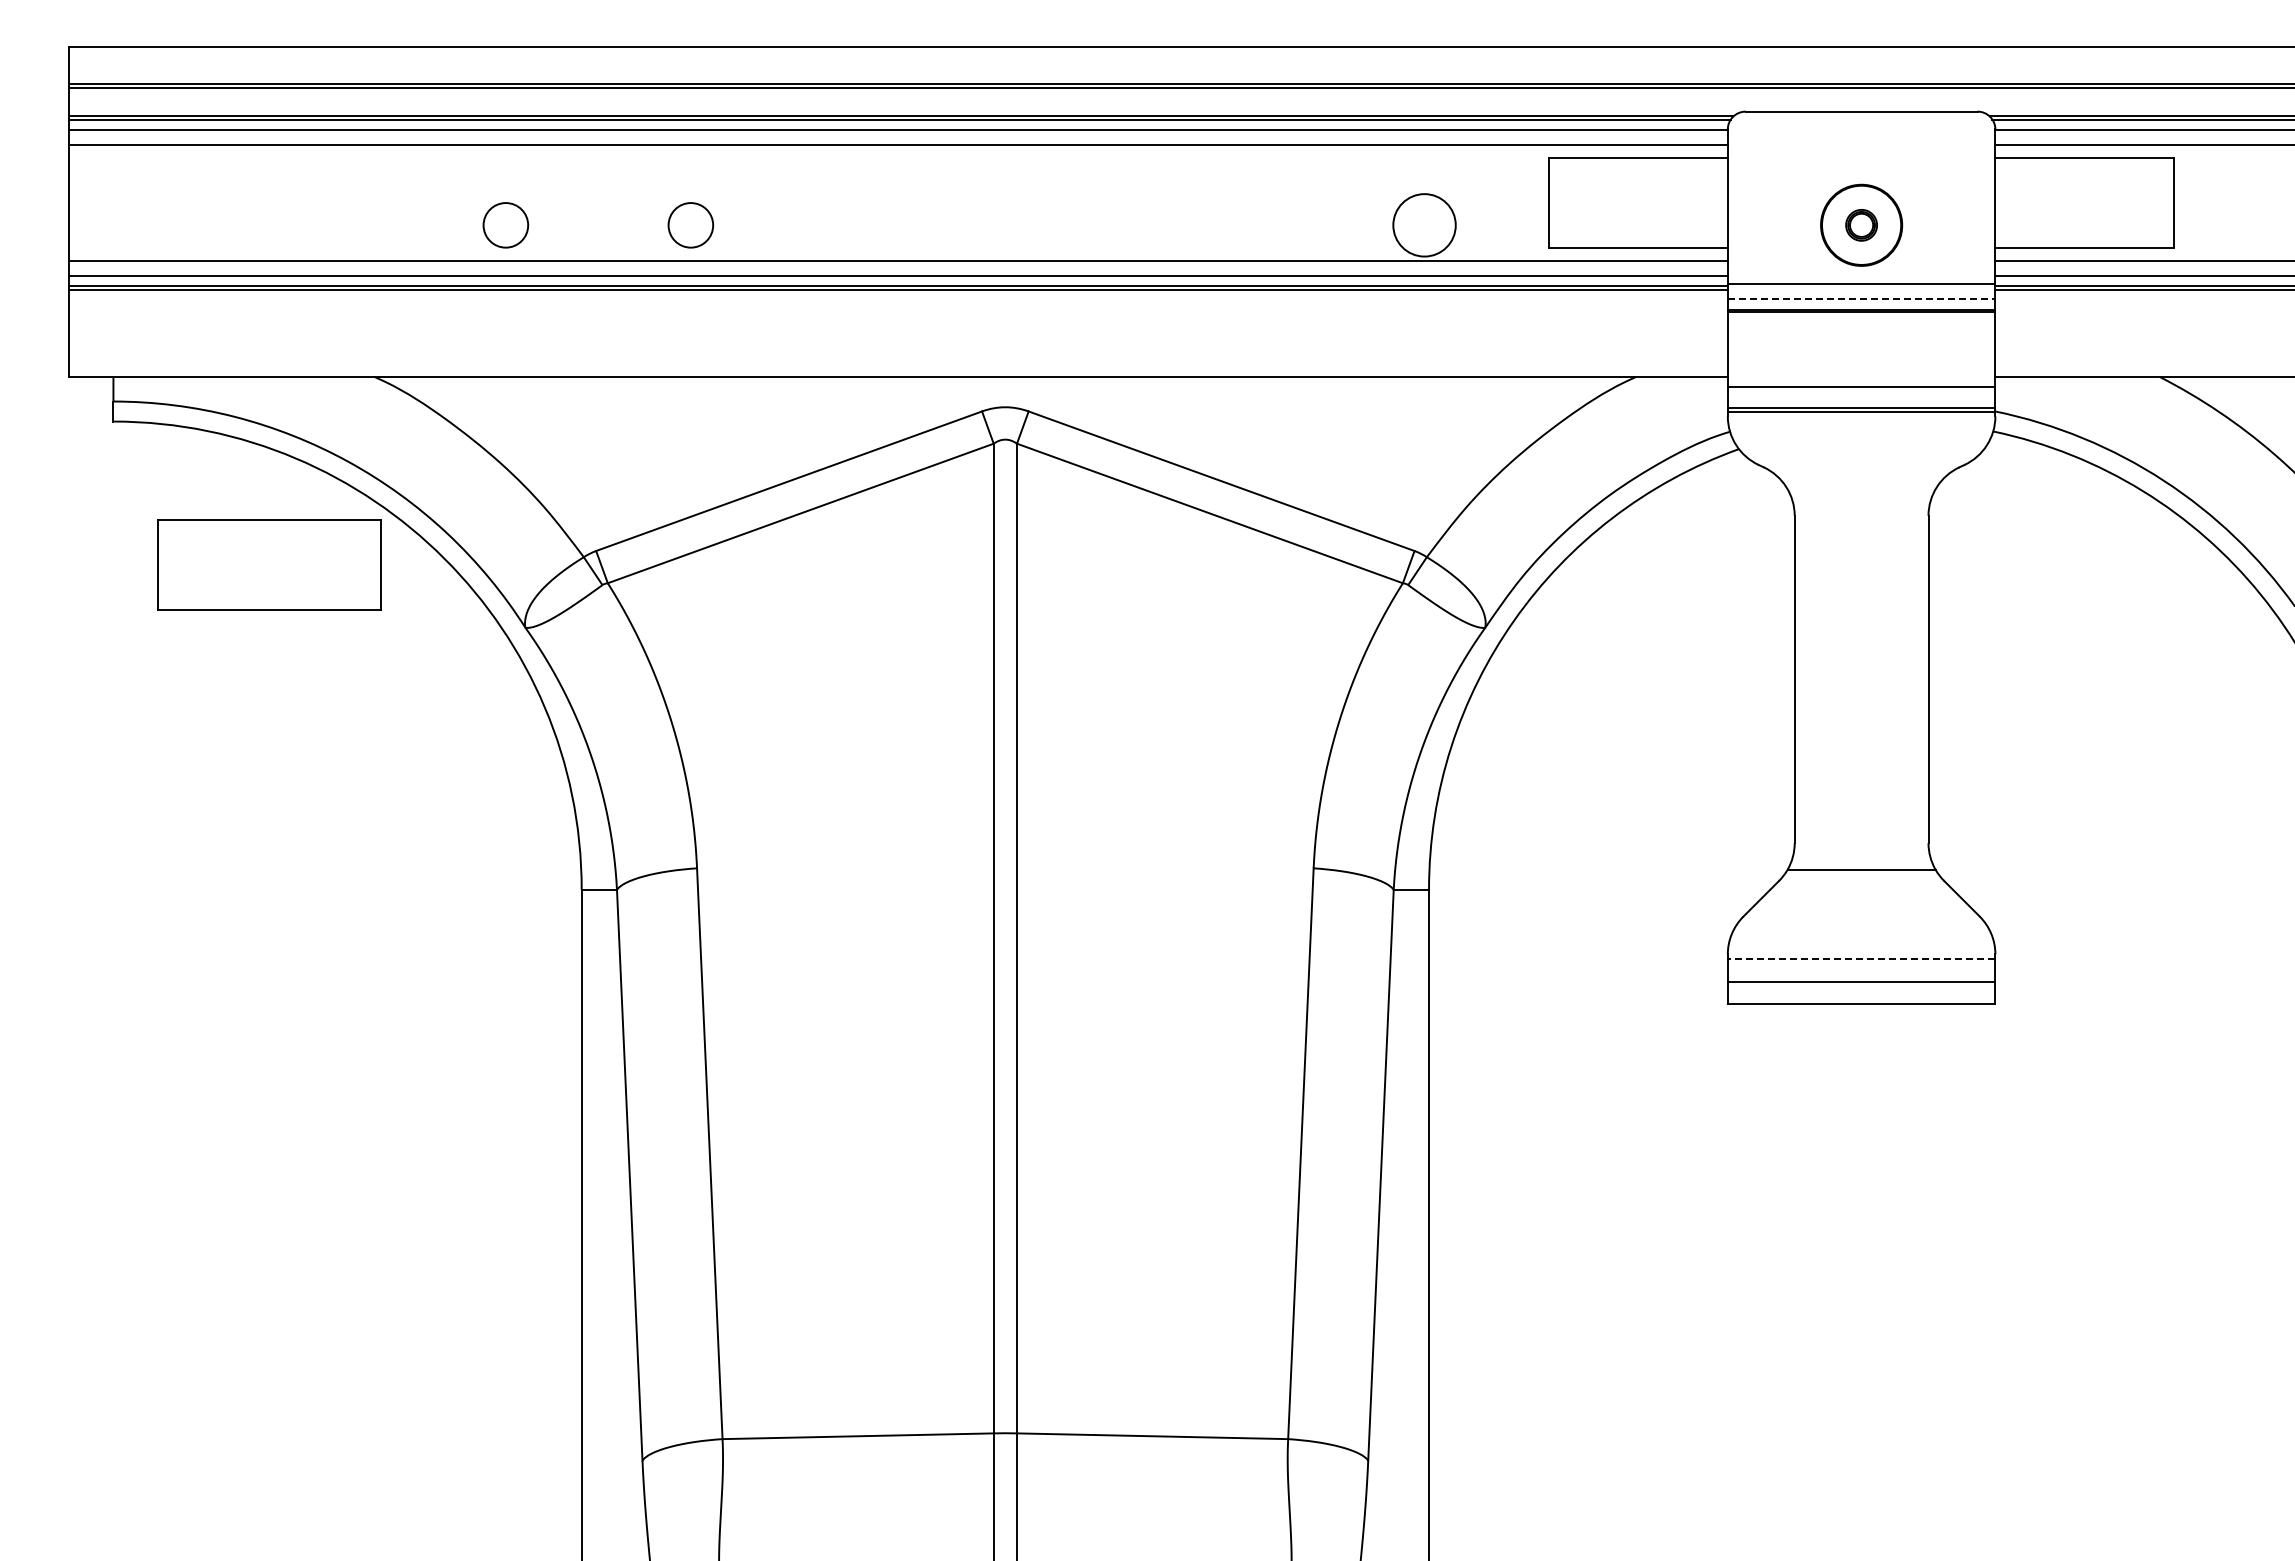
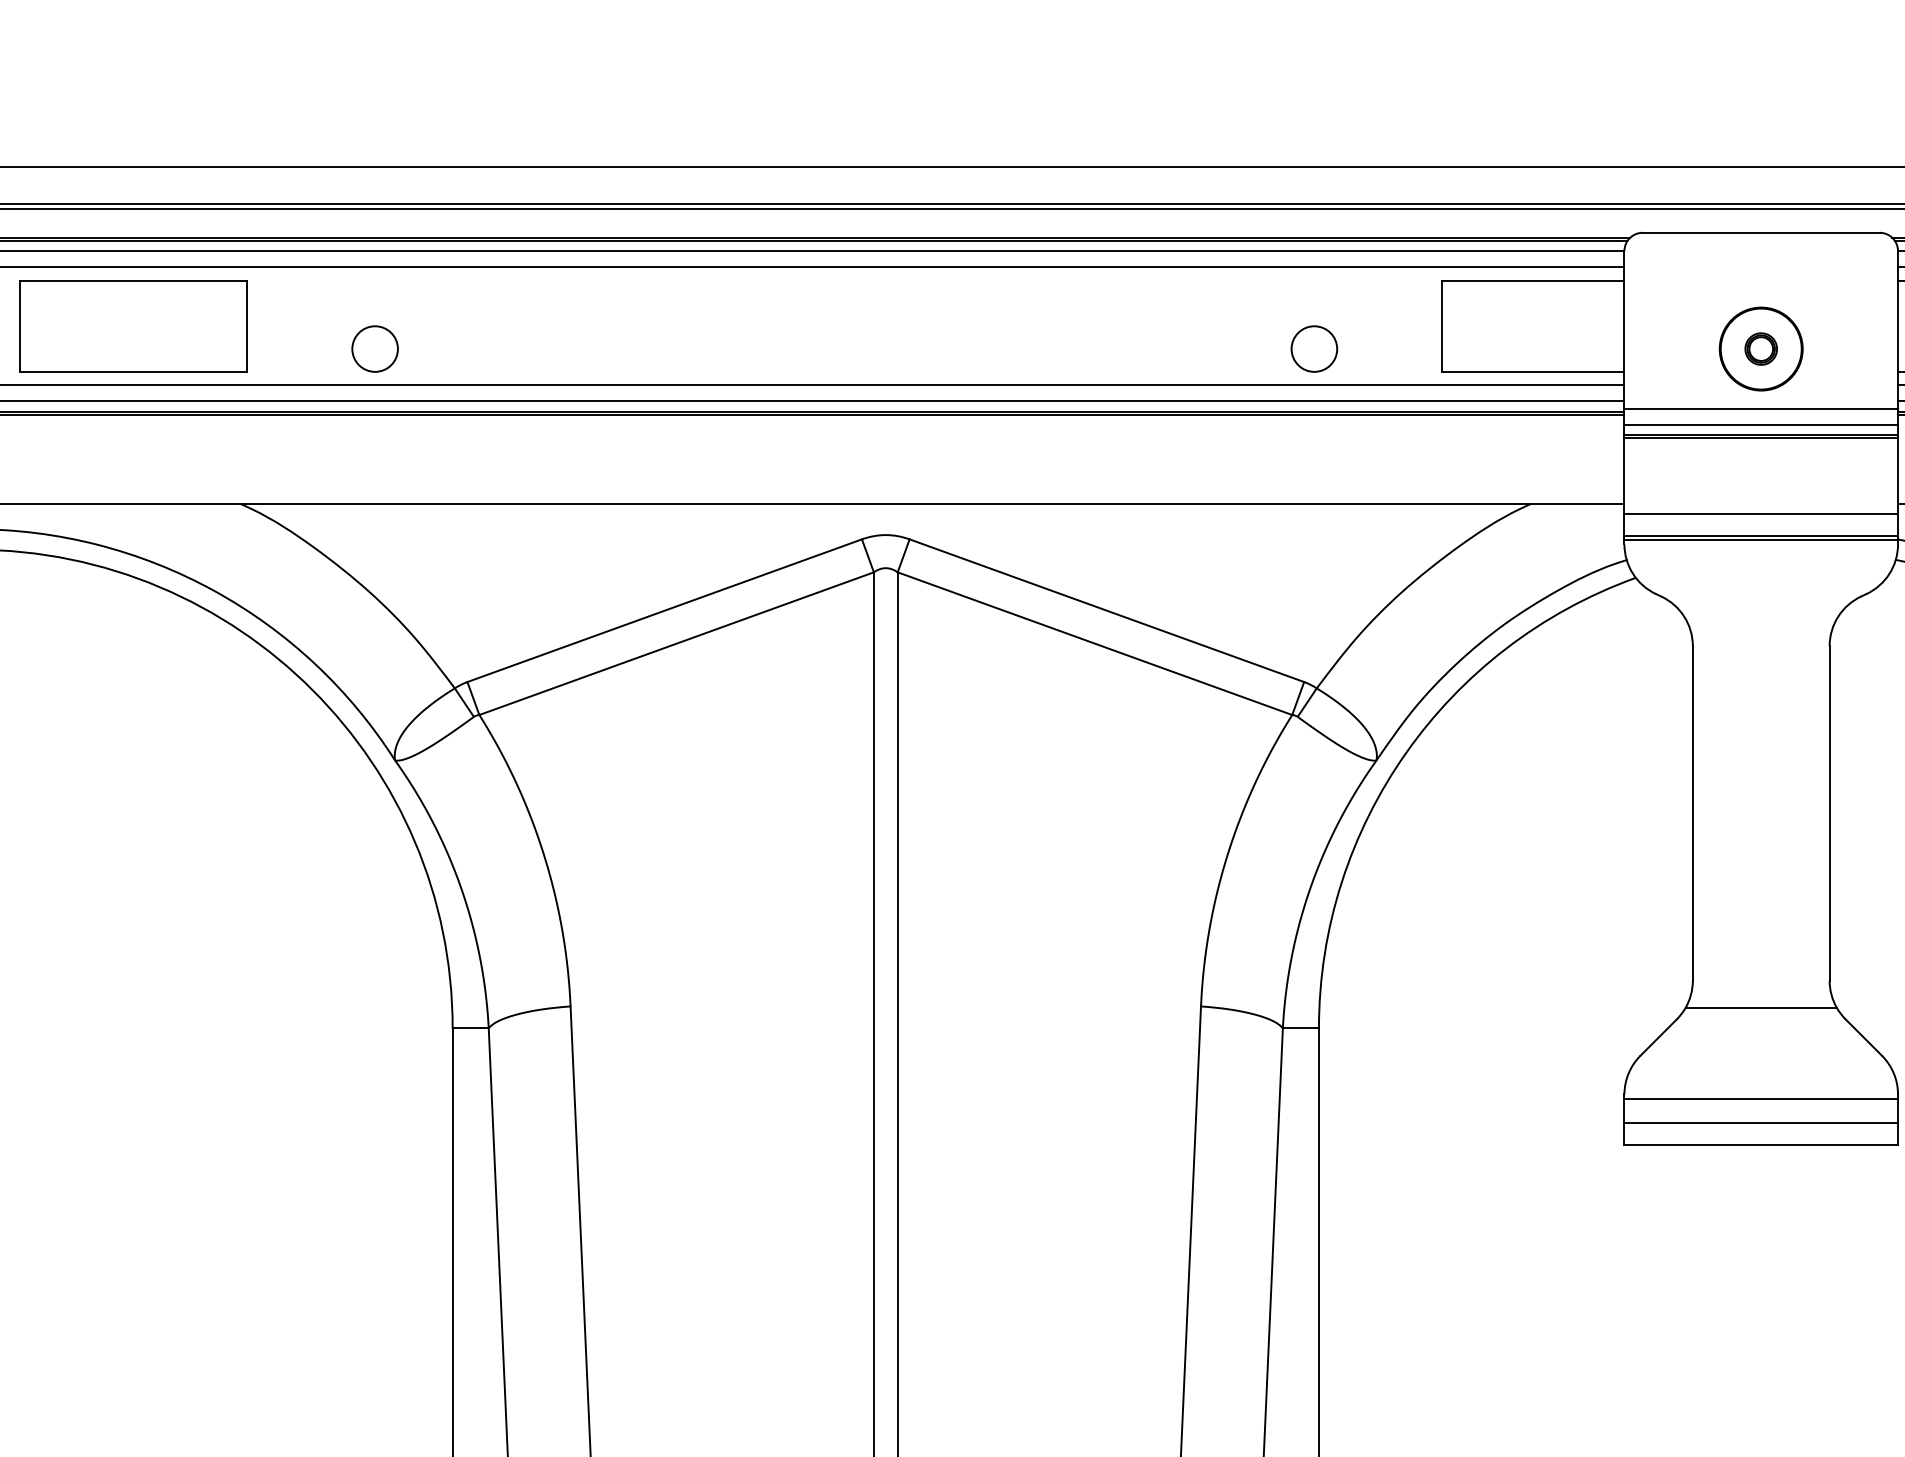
circle: (690, 225) -> (563, 349), removed
circle: (1424, 225) -> (1314, 349), size x0.71
line: (1861, 299) -> (1761, 424), dashed -> solid
part: (269, 564) -> (133, 325), moved
line: (1861, 958) -> (1761, 1098), dashed -> solid

